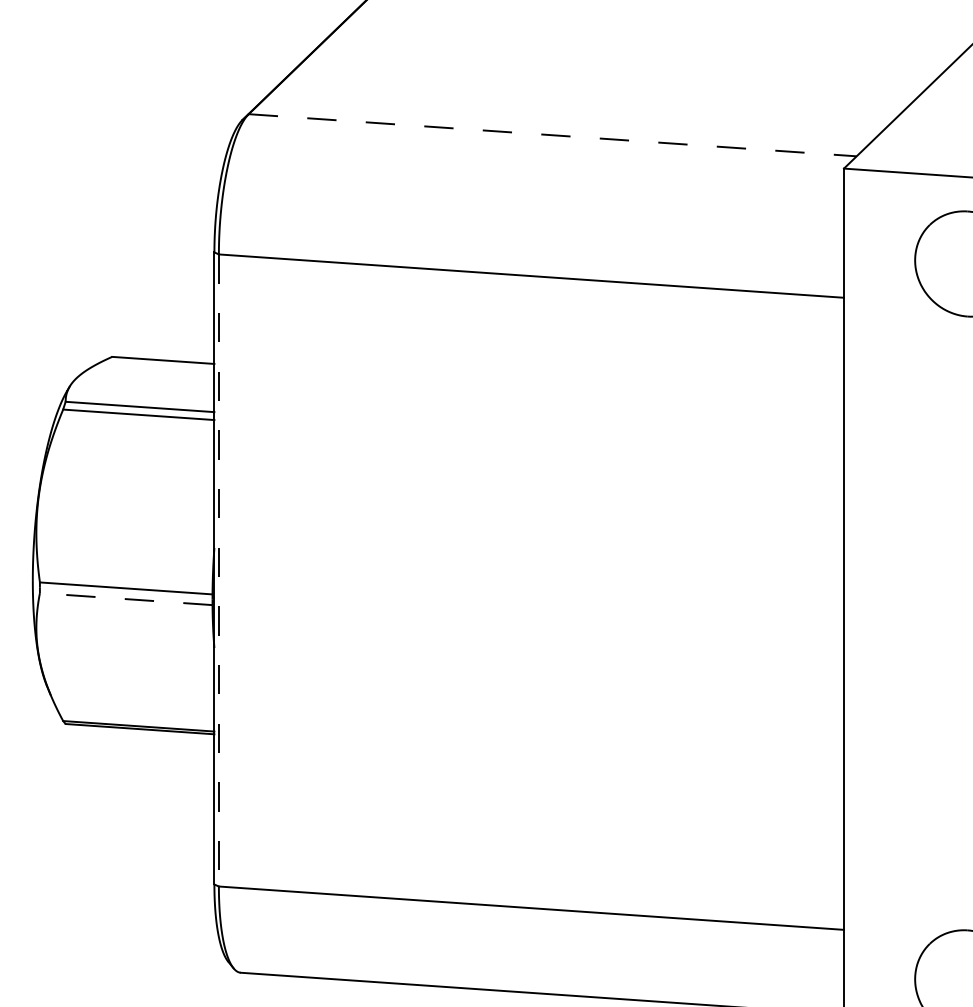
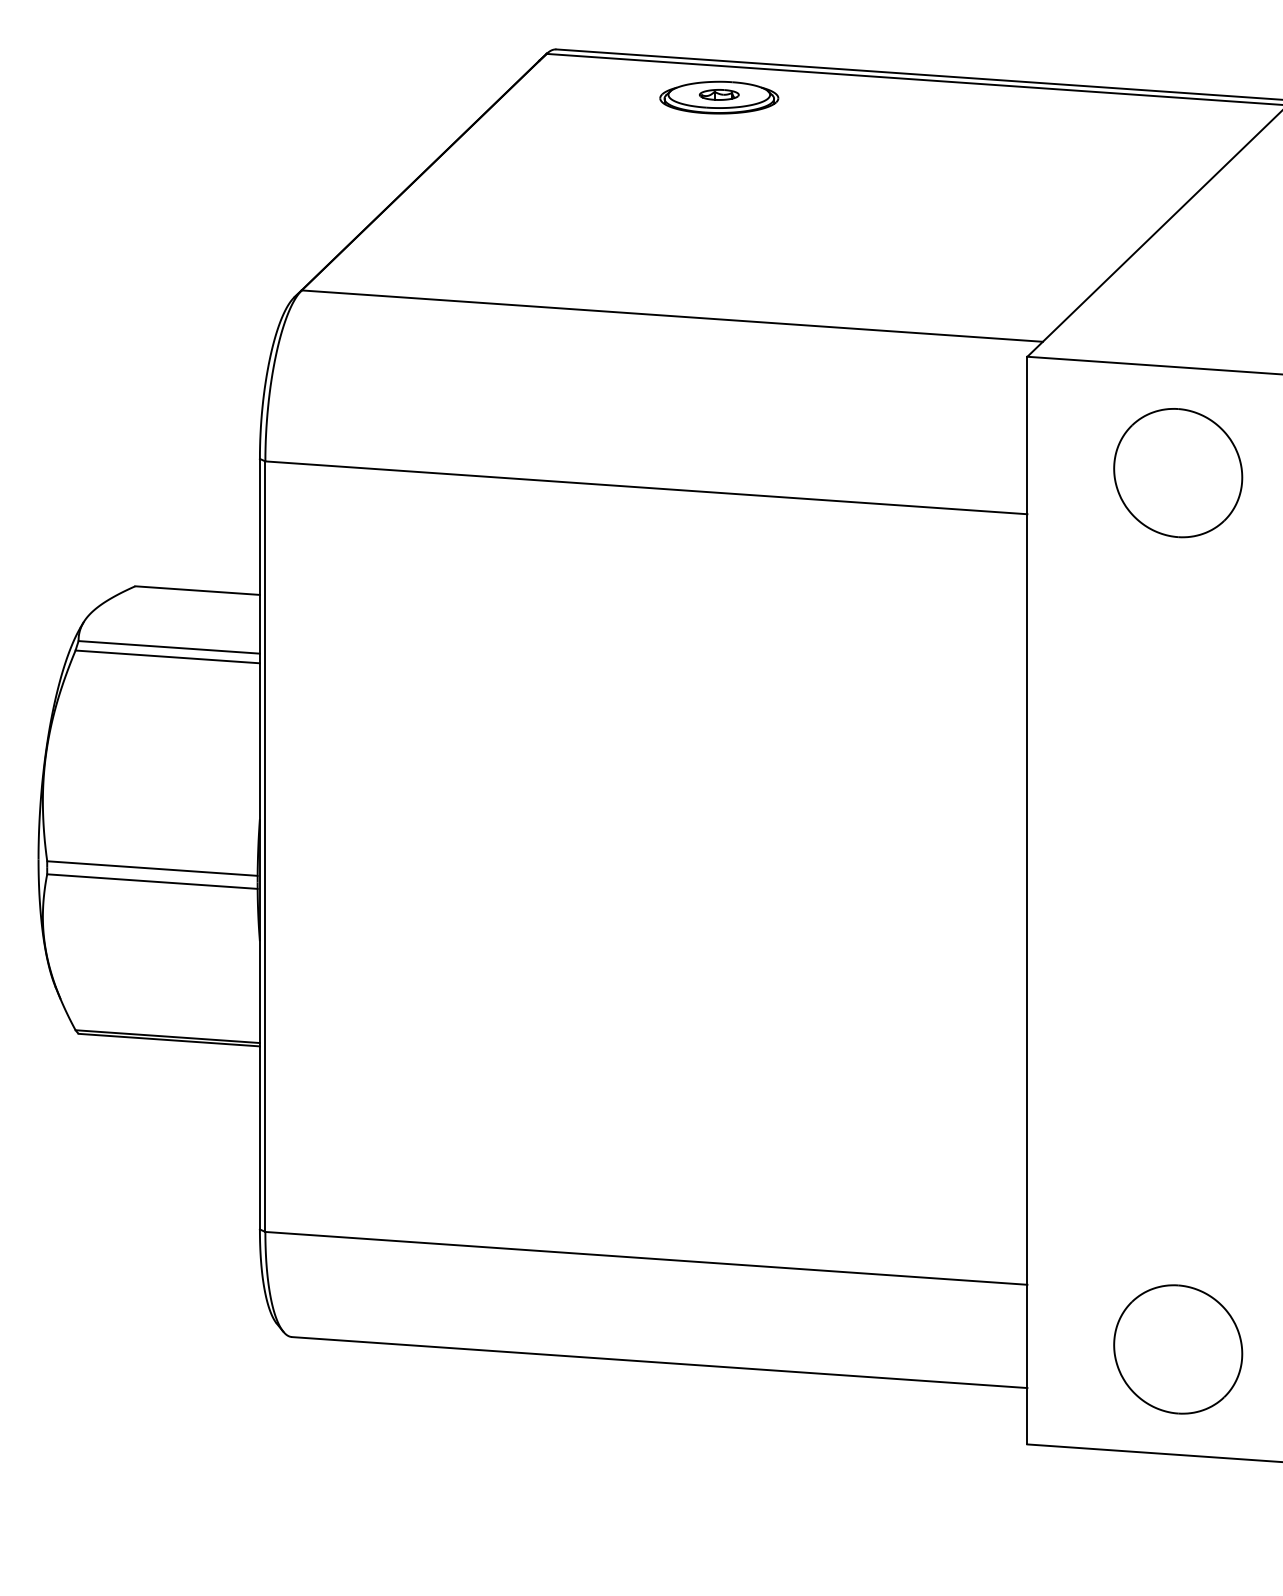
line: (552, 135) -> (672, 316), dashed -> solid
line: (218, 571) -> (265, 847), dashed -> solid
line: (125, 599) -> (151, 881), dashed -> solid

